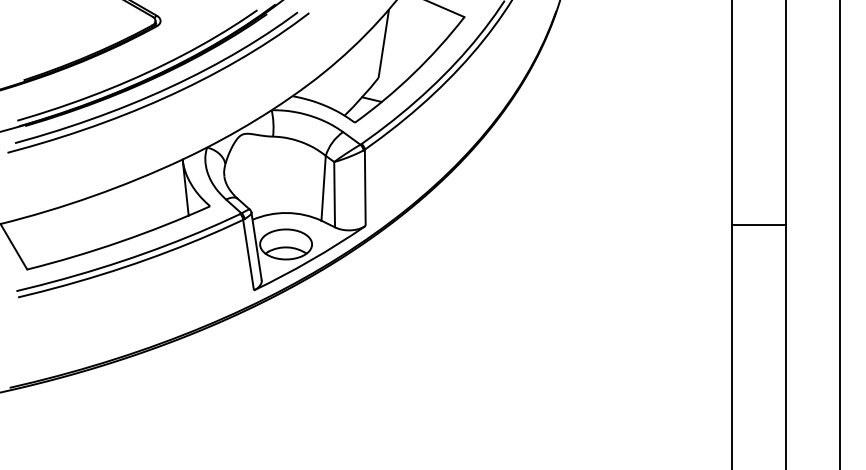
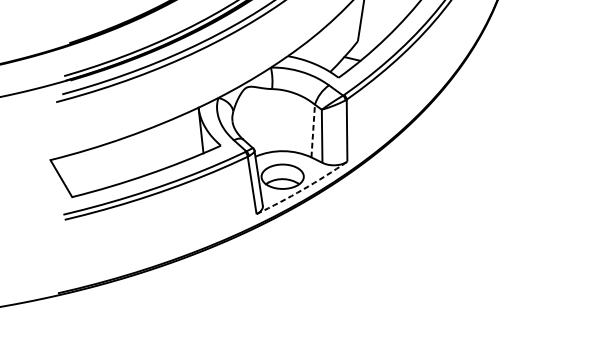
line: (323, 187) -> (313, 130), solid -> dashed
arc: (311, 260) -> (303, 189), solid -> dashed

